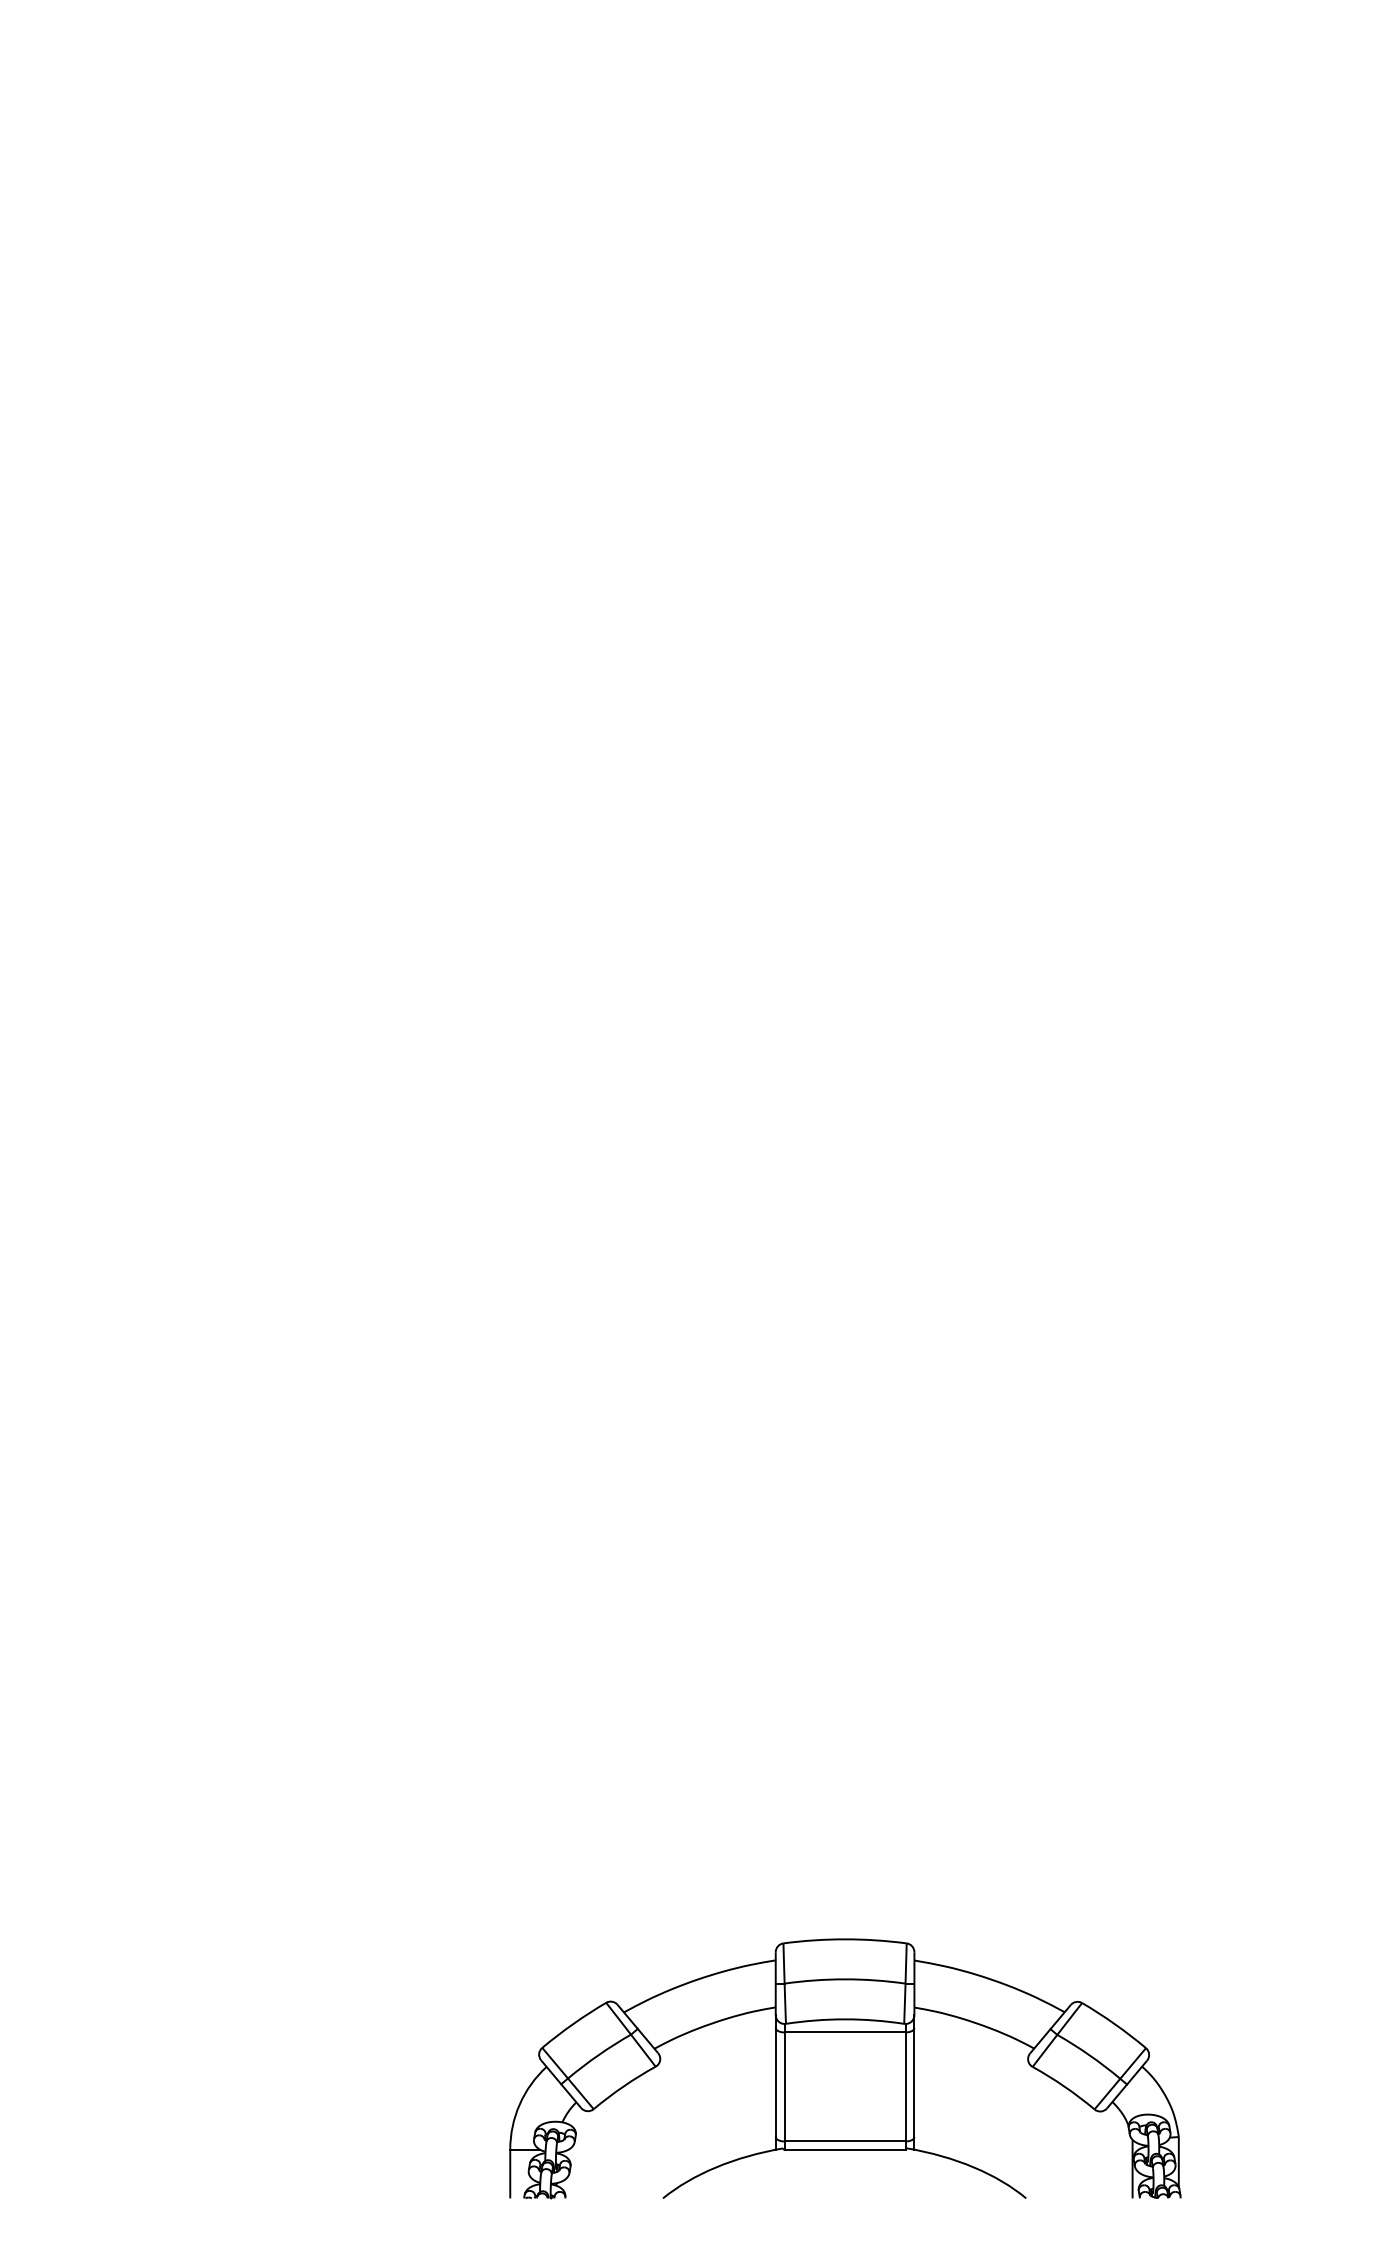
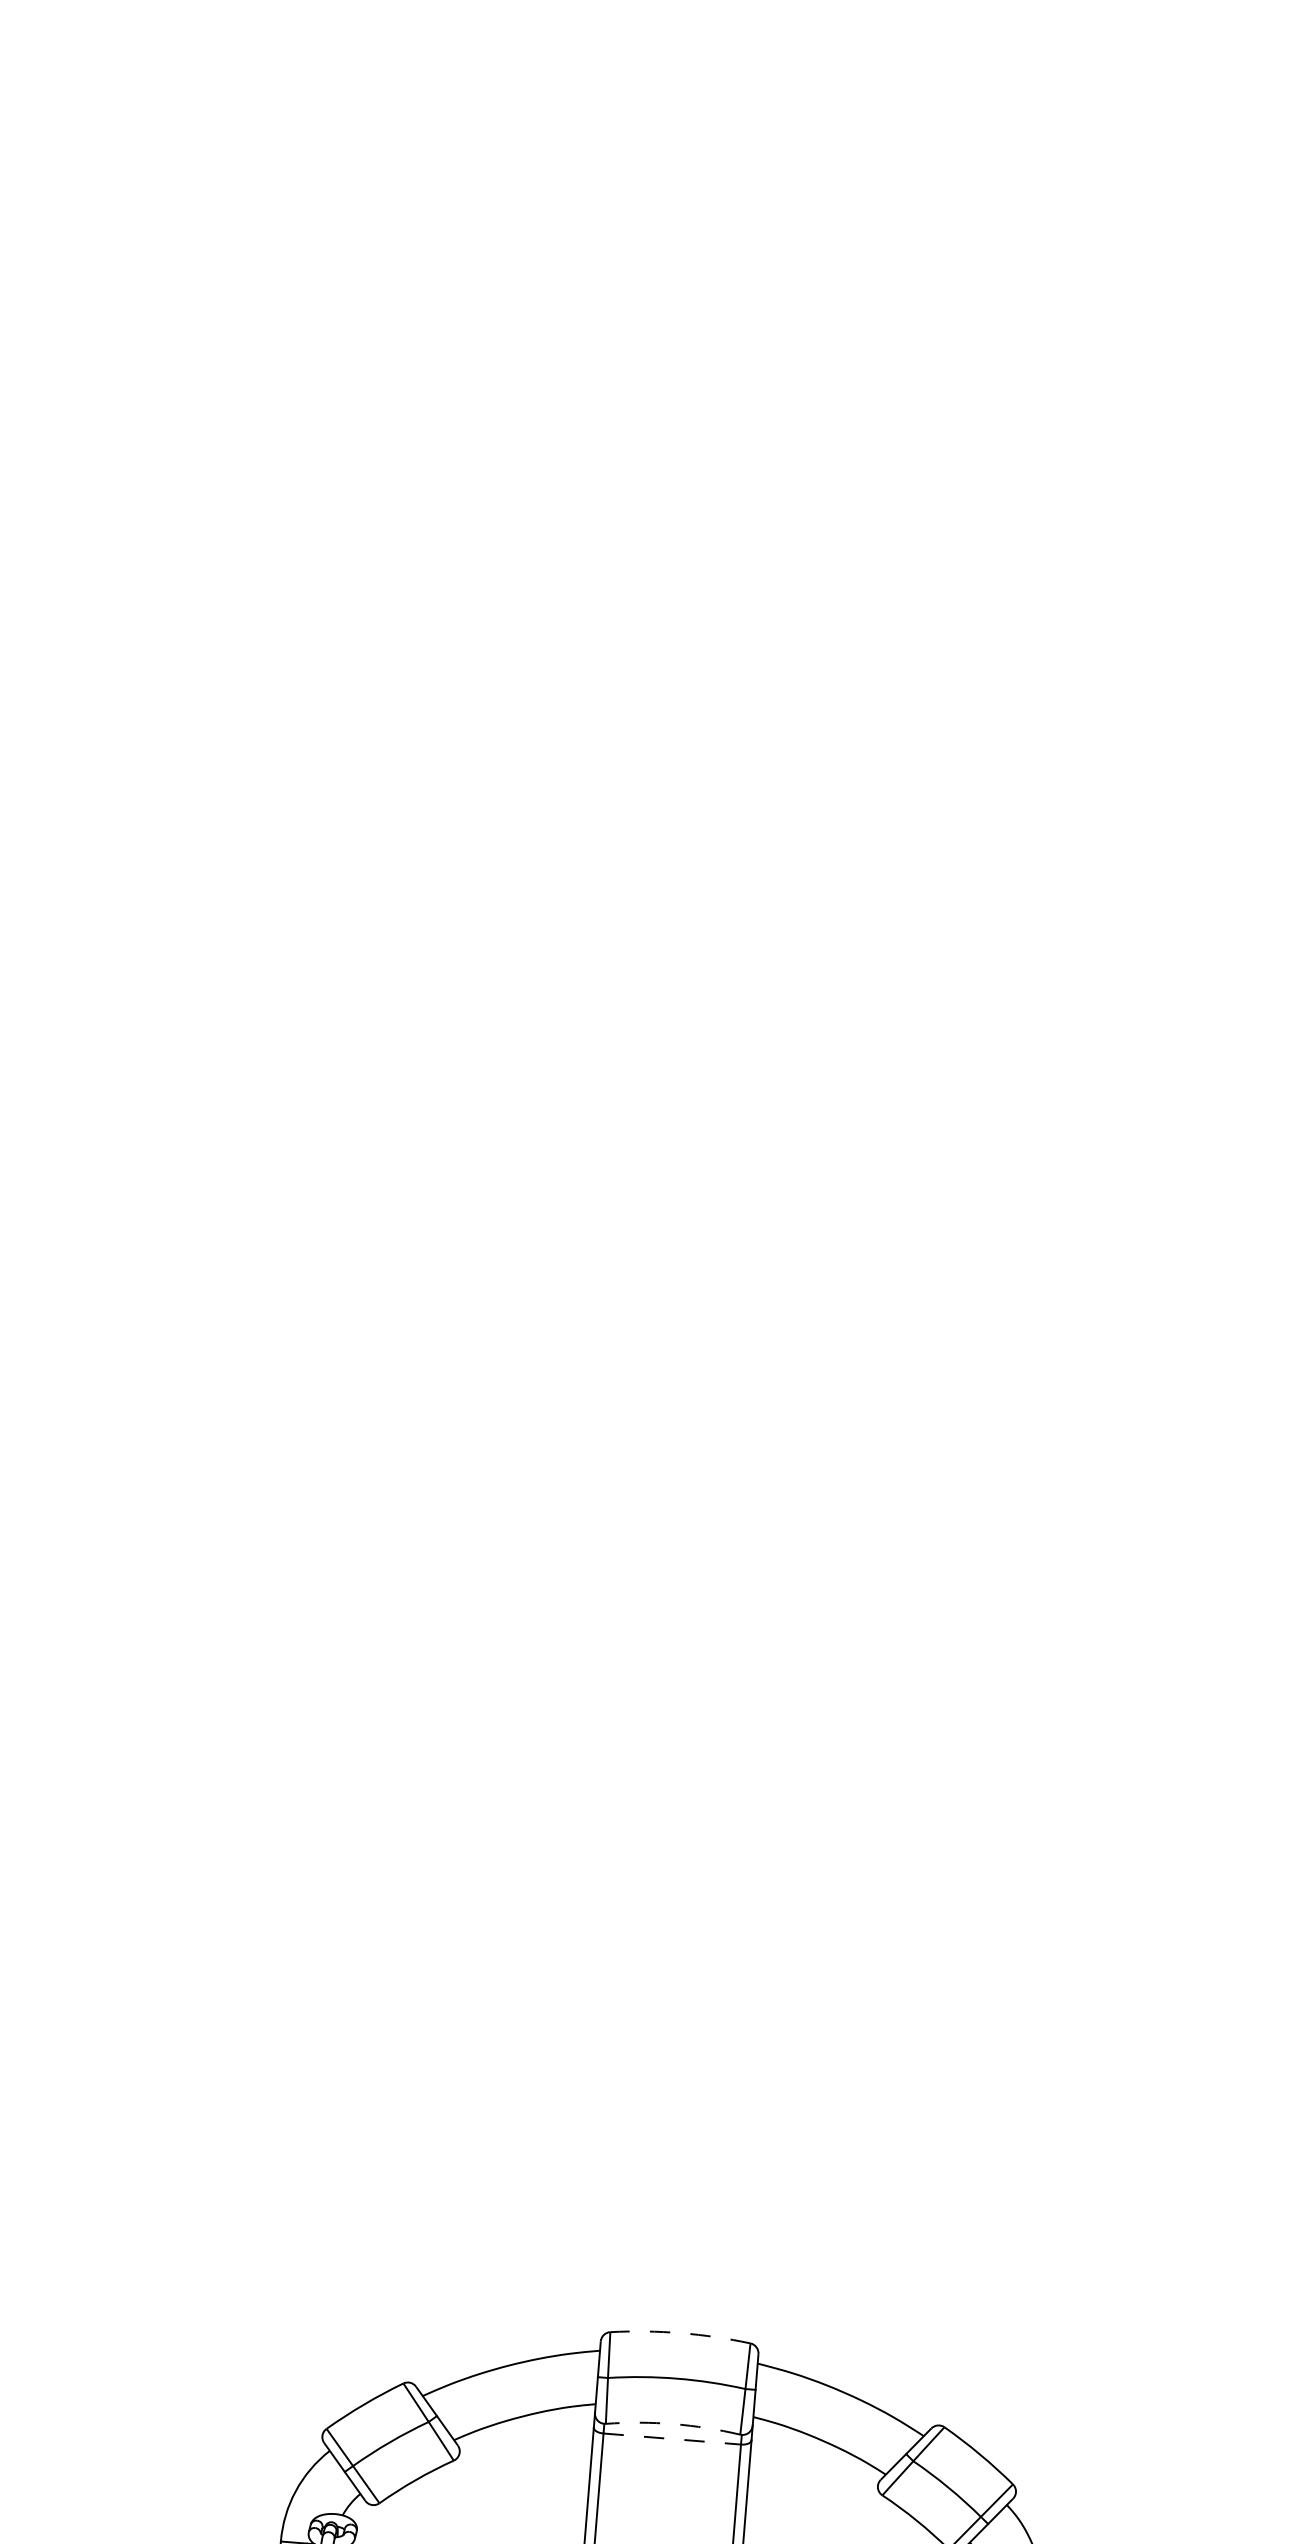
arc: (845, 1939) -> (681, 2333), solid -> dashed
arc: (845, 2019) -> (673, 2424), solid -> dashed
line: (845, 2032) -> (672, 2439), solid -> dashed

